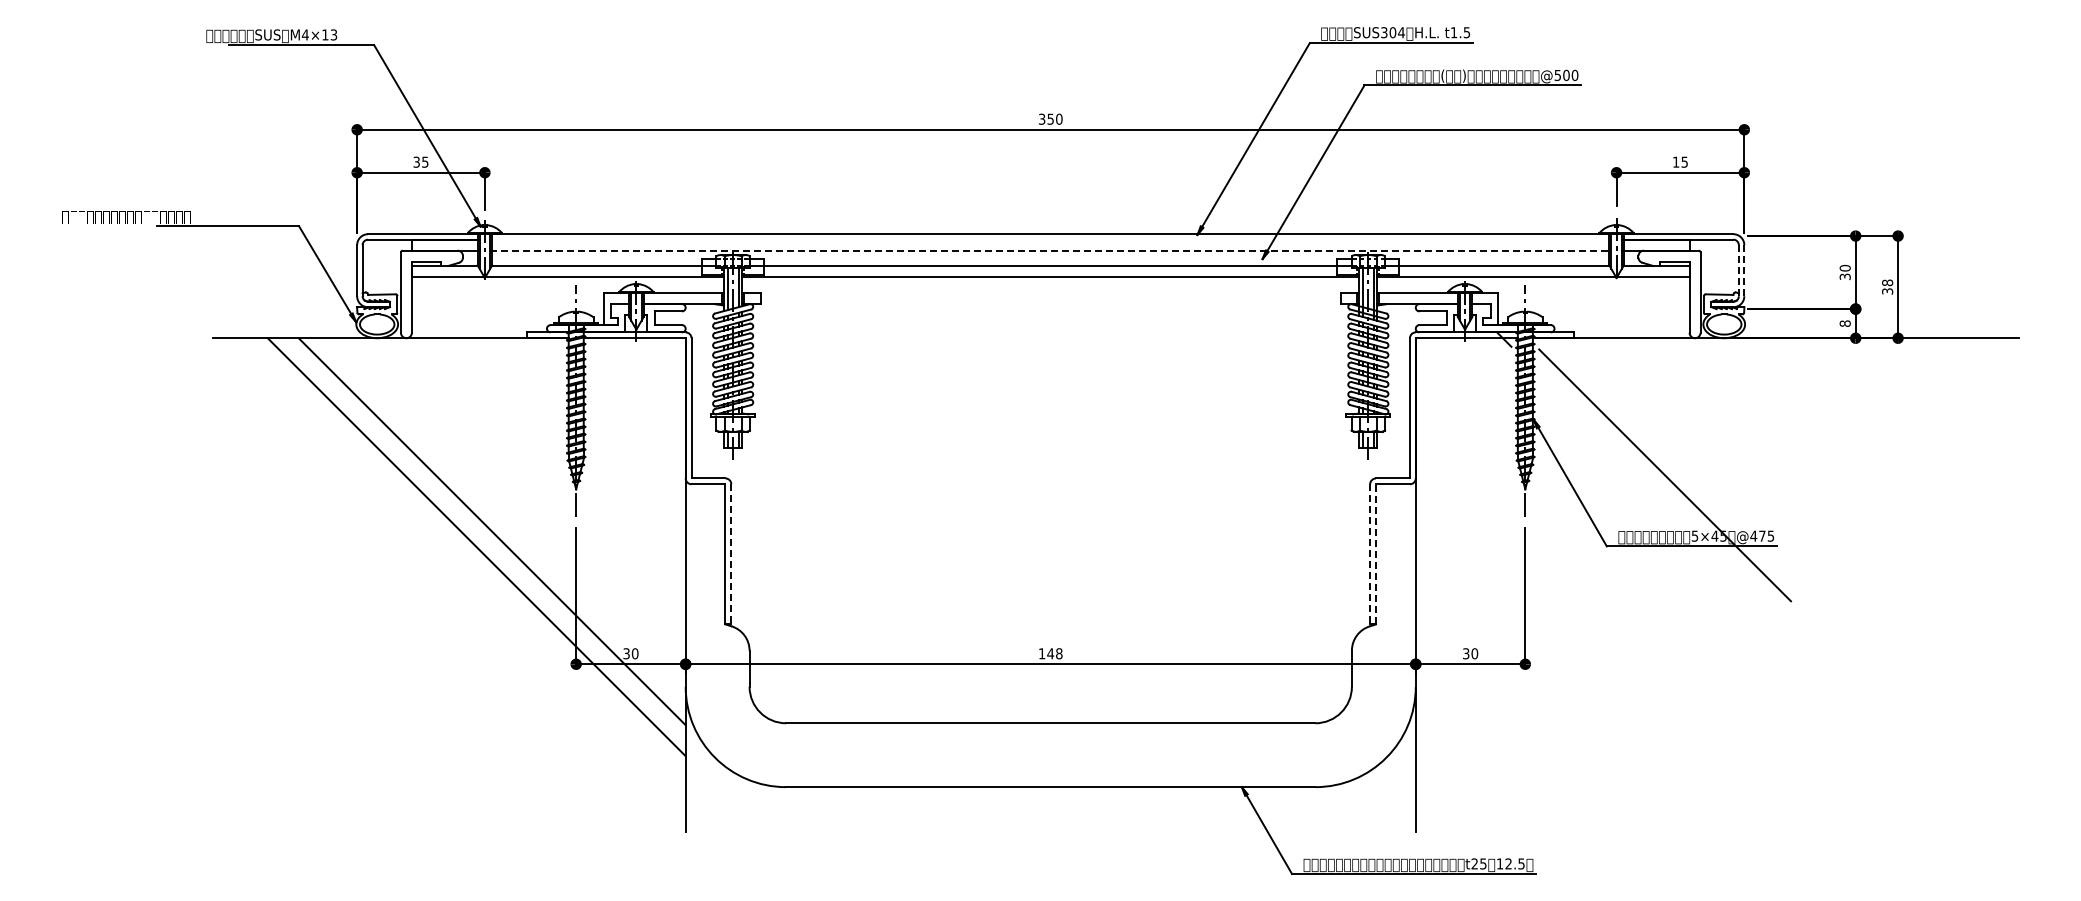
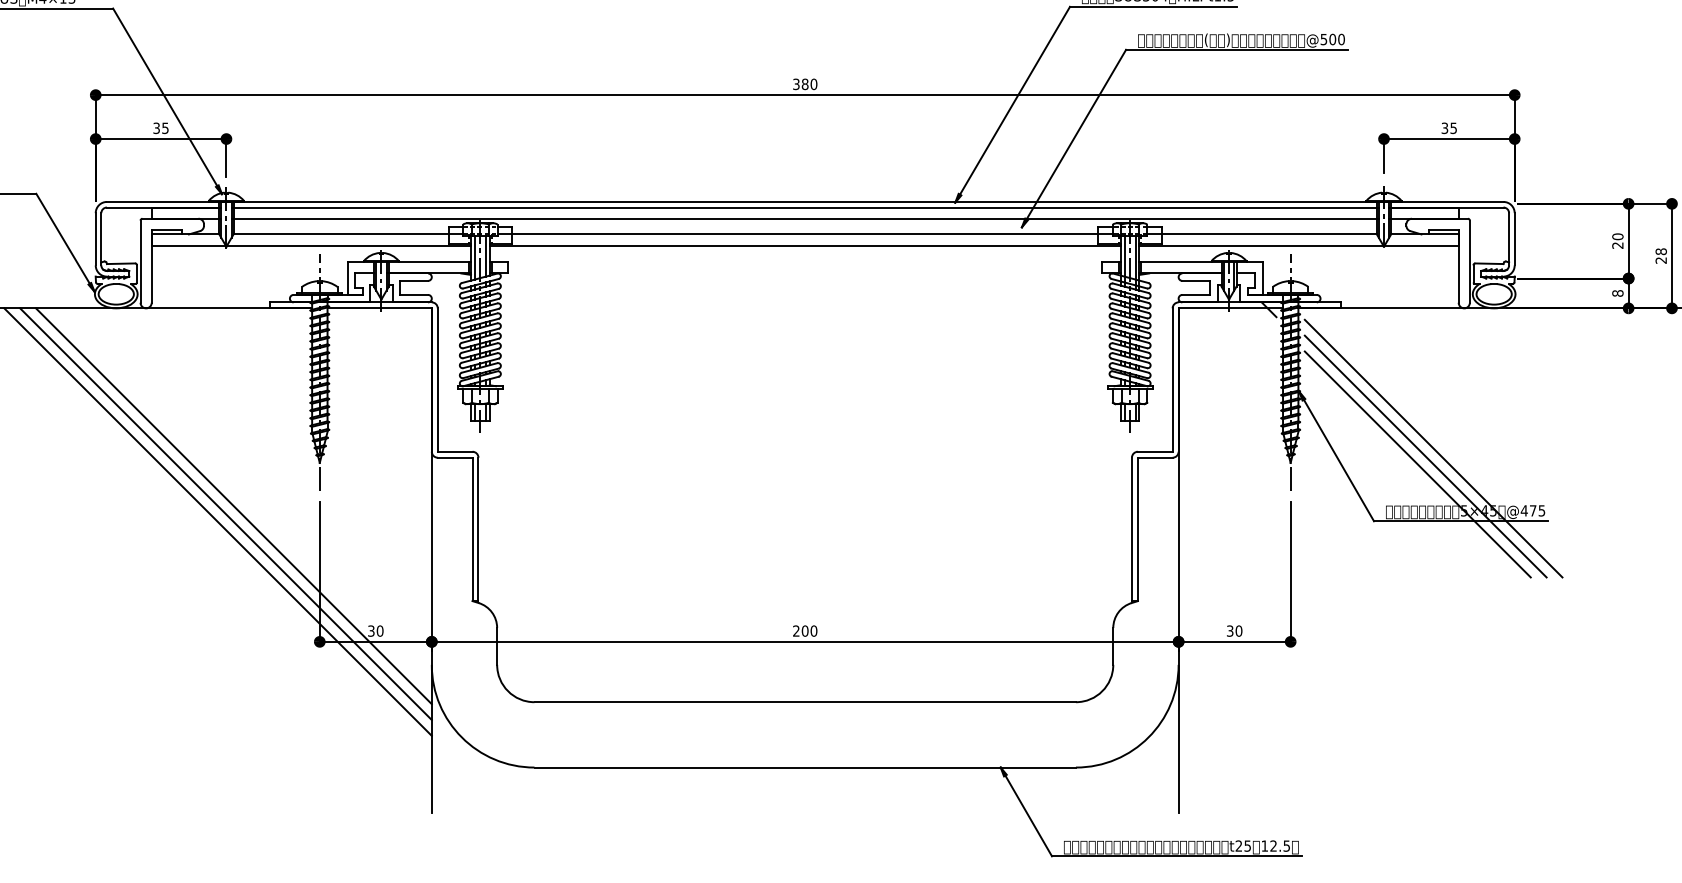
text: (1050, 118) -> (804, 83), 350 -> 380
text: (1675, 161) -> (1444, 127), 15 -> 35
line: (1050, 239) -> (804, 207), added
line: (1050, 250) -> (804, 218), dashed -> solid
line: (1738, 270) -> (1508, 239), dashed -> solid
line: (1744, 270) -> (1514, 239), dashed -> solid
text: (1845, 276) -> (1618, 245), 30 -> 20
text: (1887, 291) -> (1661, 260), 38 -> 28
line: (1657, 482) -> (1425, 455), added
line: (1649, 490) -> (1417, 464), added
line: (484, 539) -> (226, 514), added
line: (1376, 553) -> (1138, 528), dashed -> solid
line: (731, 554) -> (478, 529), dashed -> solid
line: (1370, 554) -> (1132, 529), dashed -> solid
text: (1050, 653) -> (804, 630), 148 -> 200

